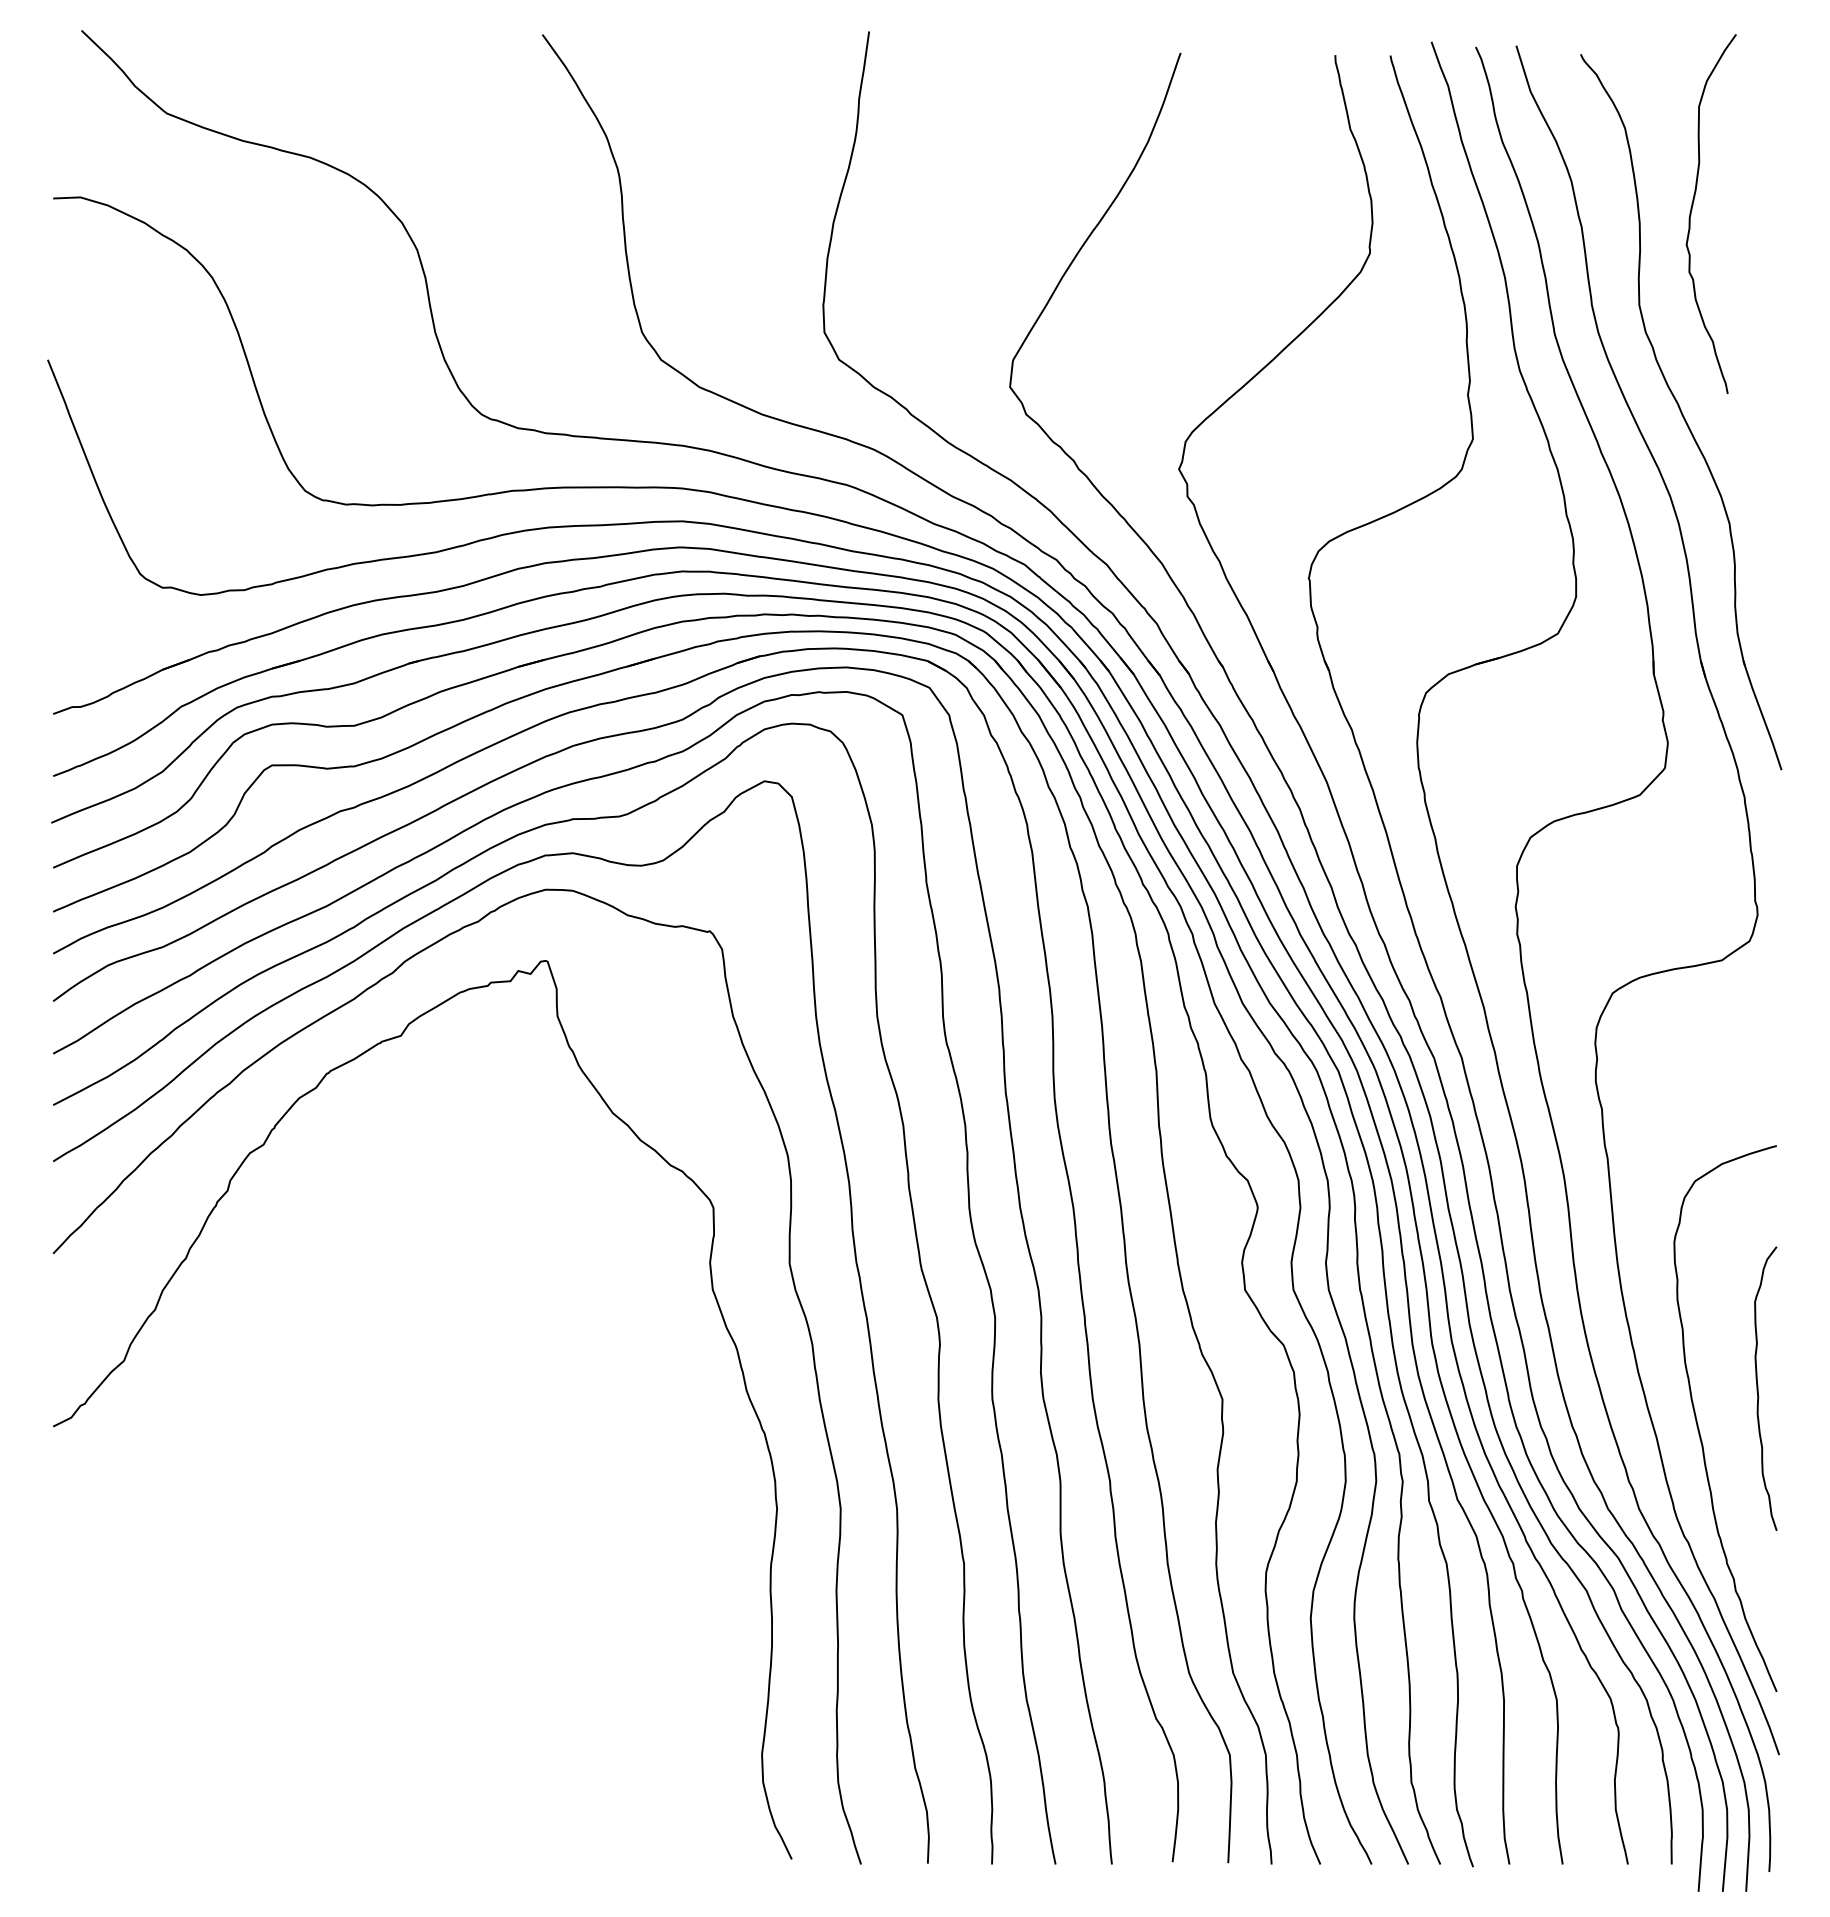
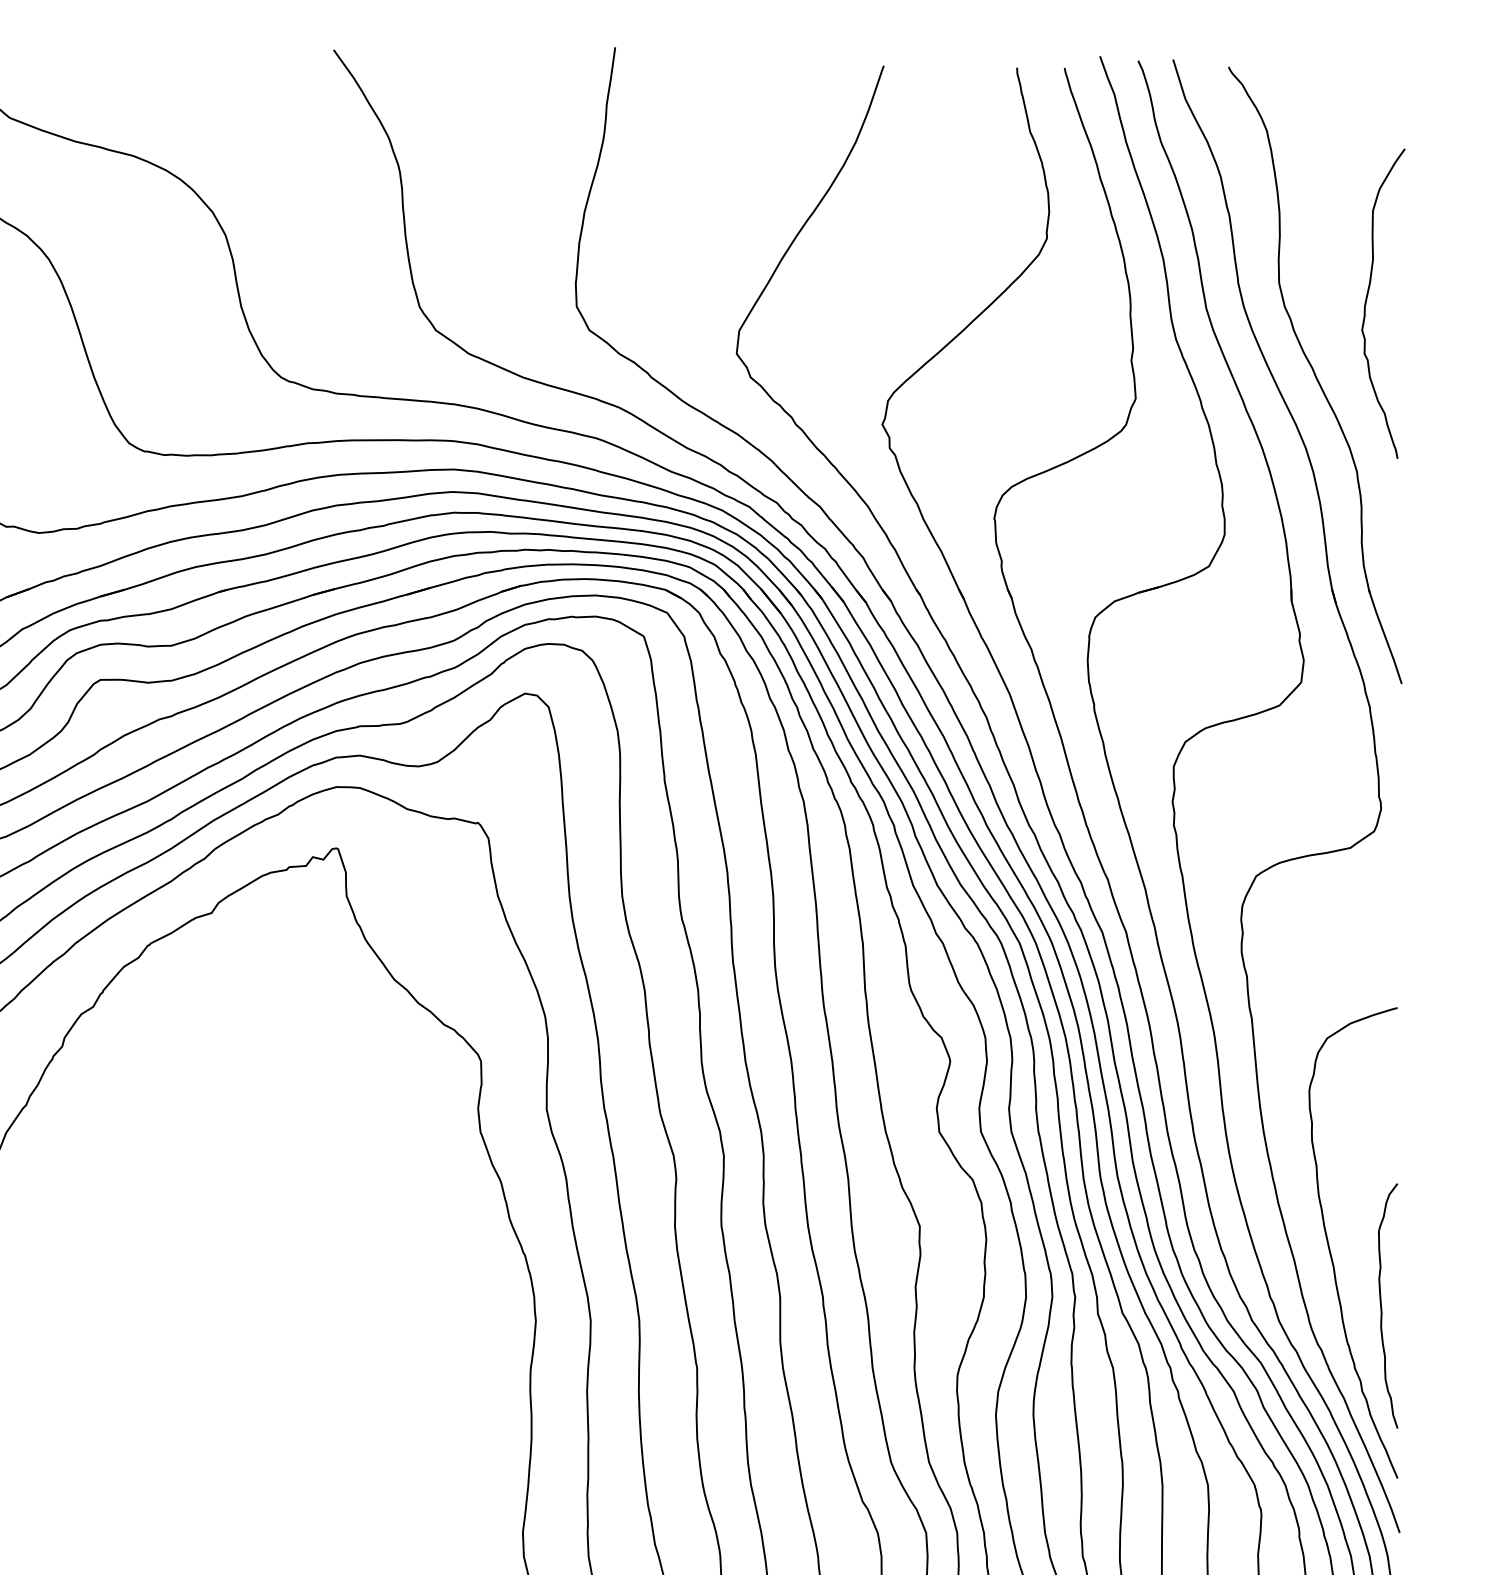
curve: (1692, 210) -> (1367, 300), moved
curve: (1758, 1388) -> (1381, 1305), moved

